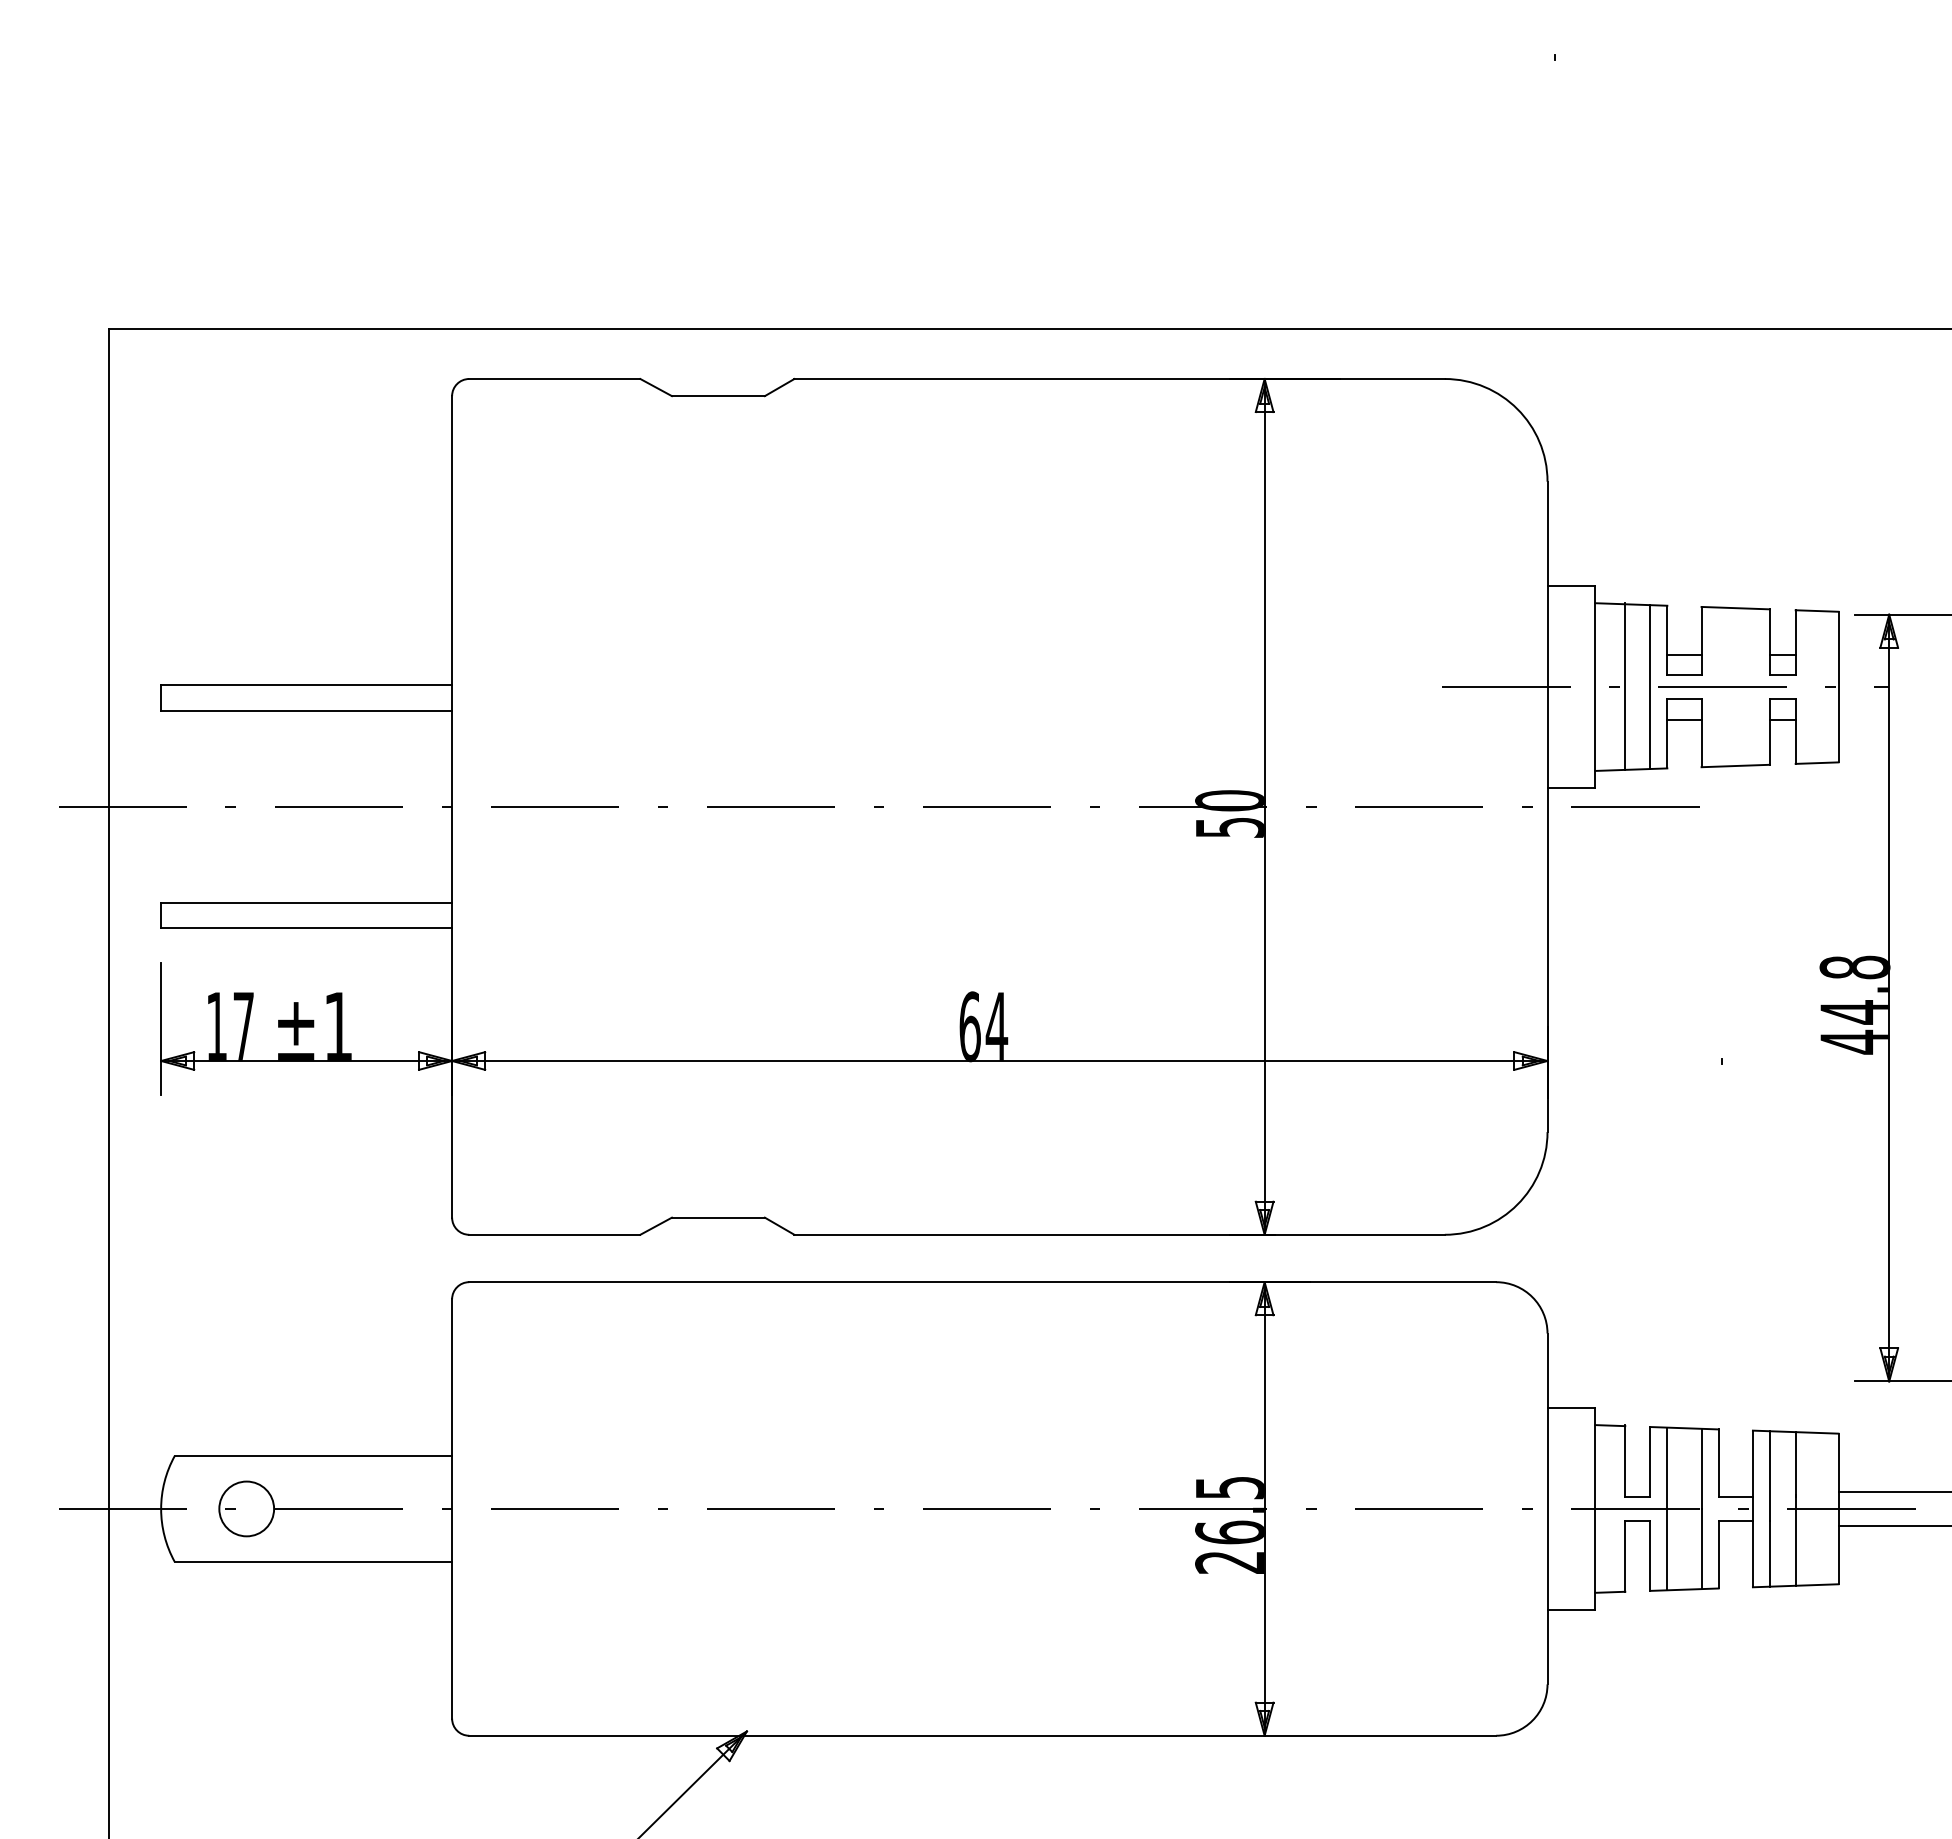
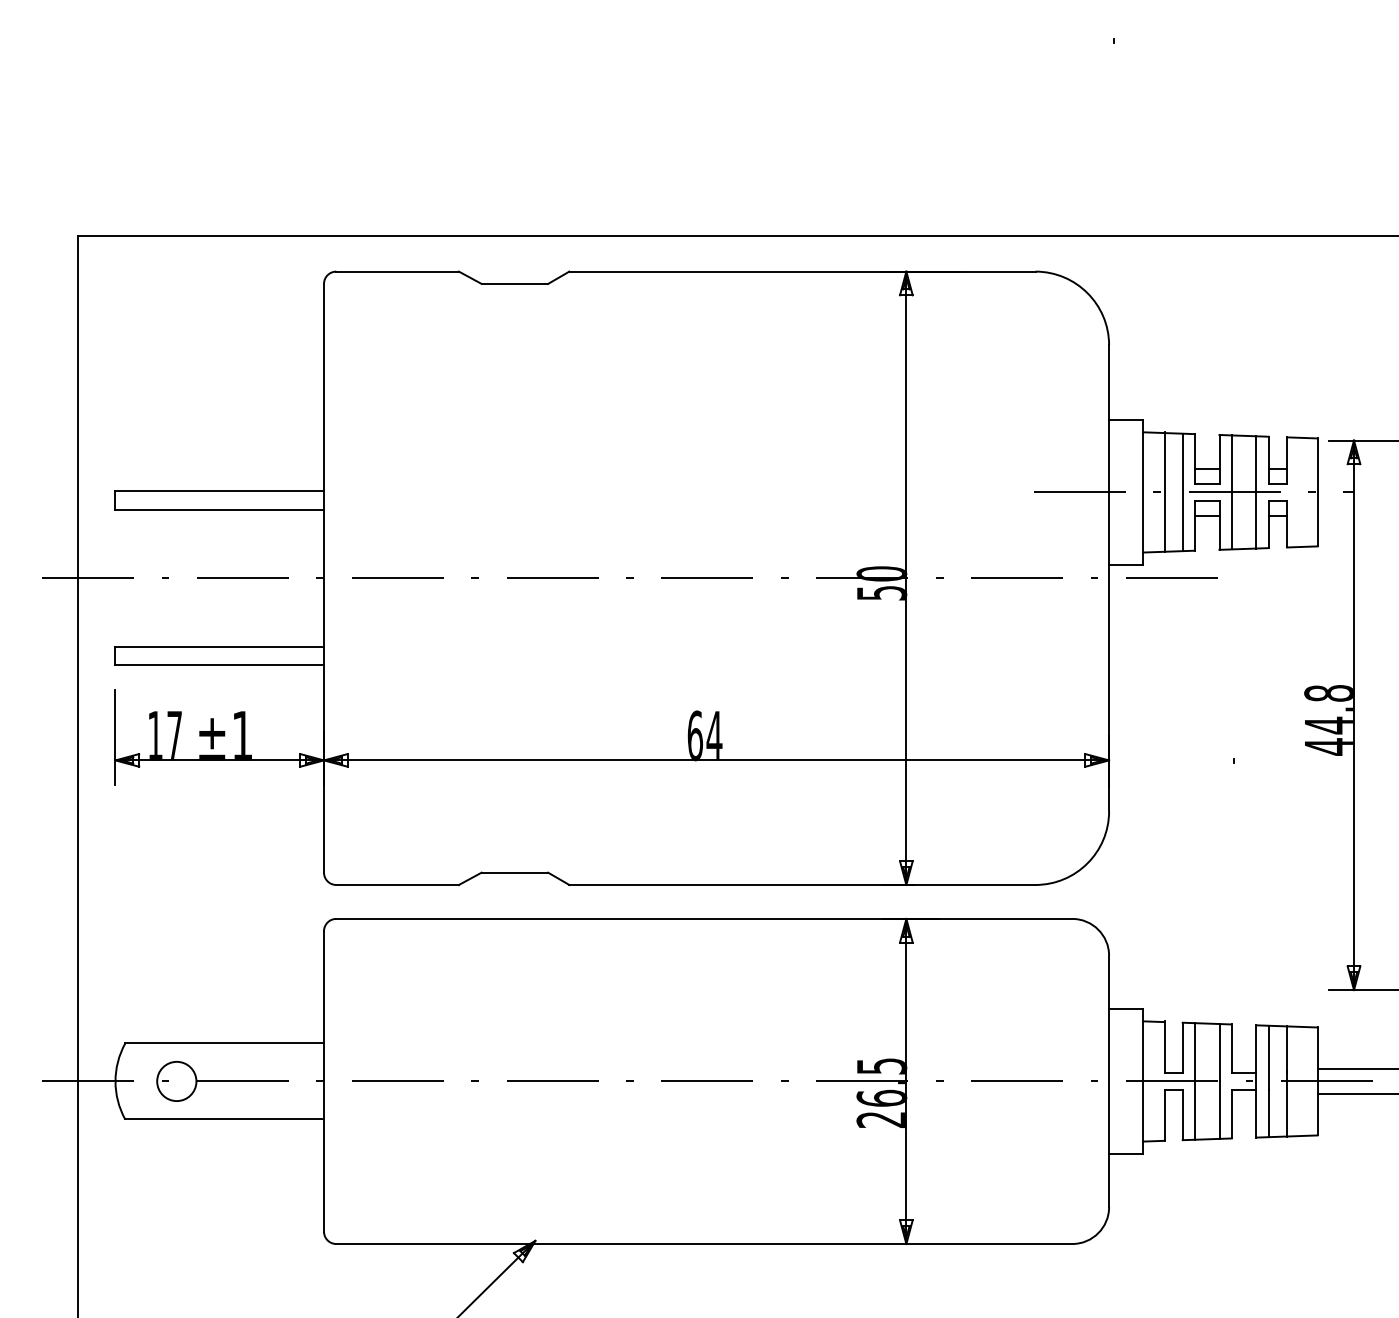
line: (1718, 686) -> (1231, 492), added
line: (1752, 686) -> (1256, 492), added

